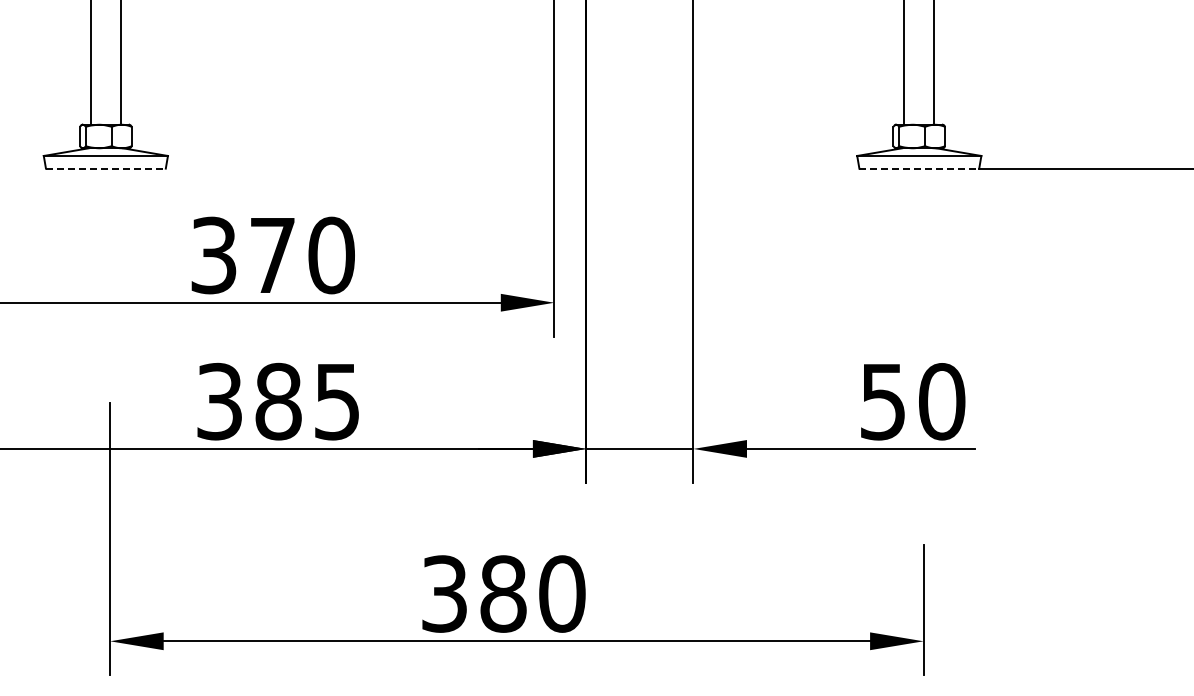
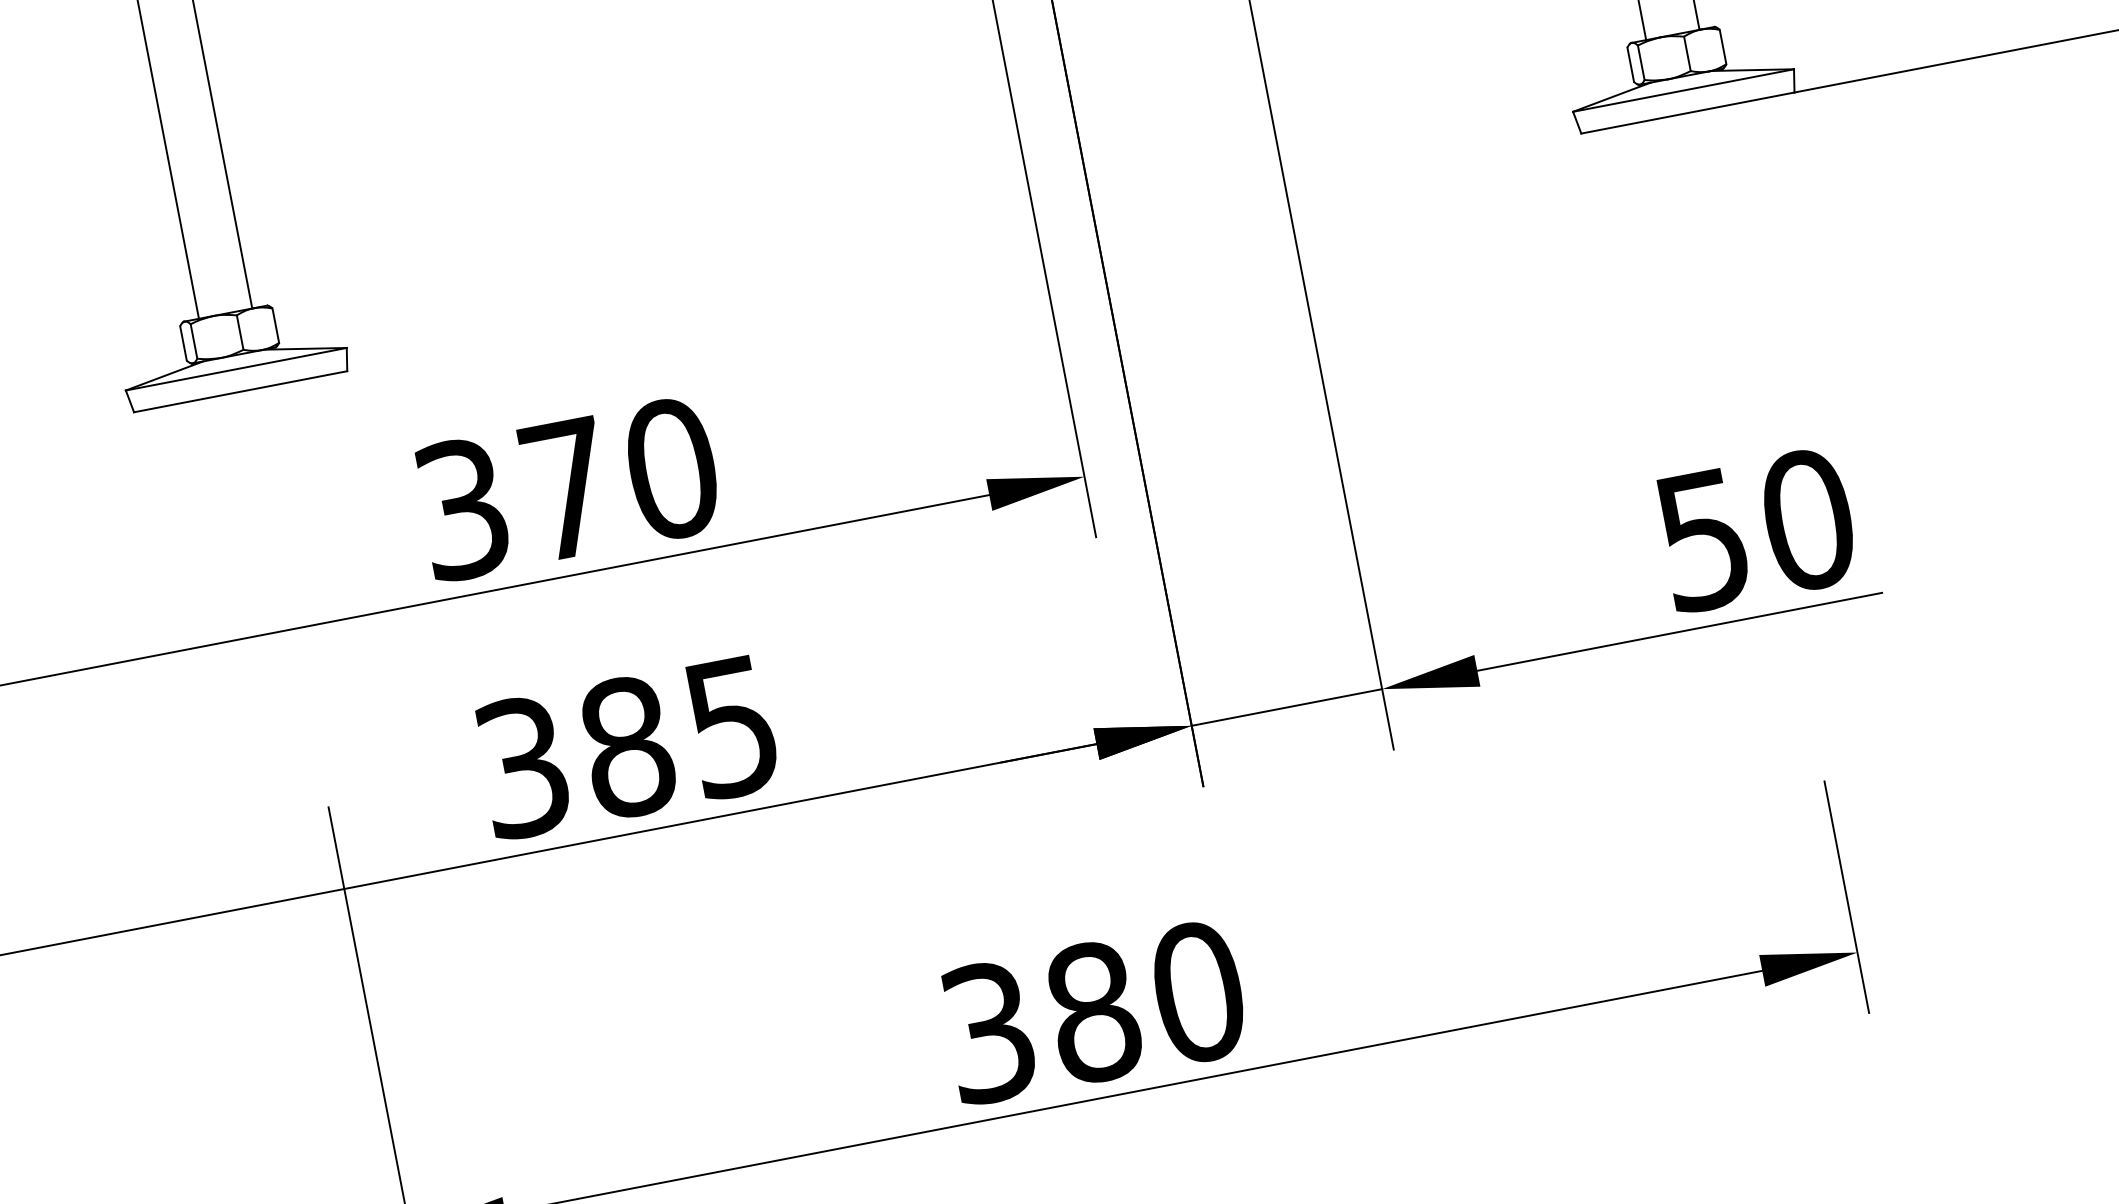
line: (105, 168) -> (239, 391), dashed -> solid
line: (919, 168) -> (1688, 112), dashed -> solid

